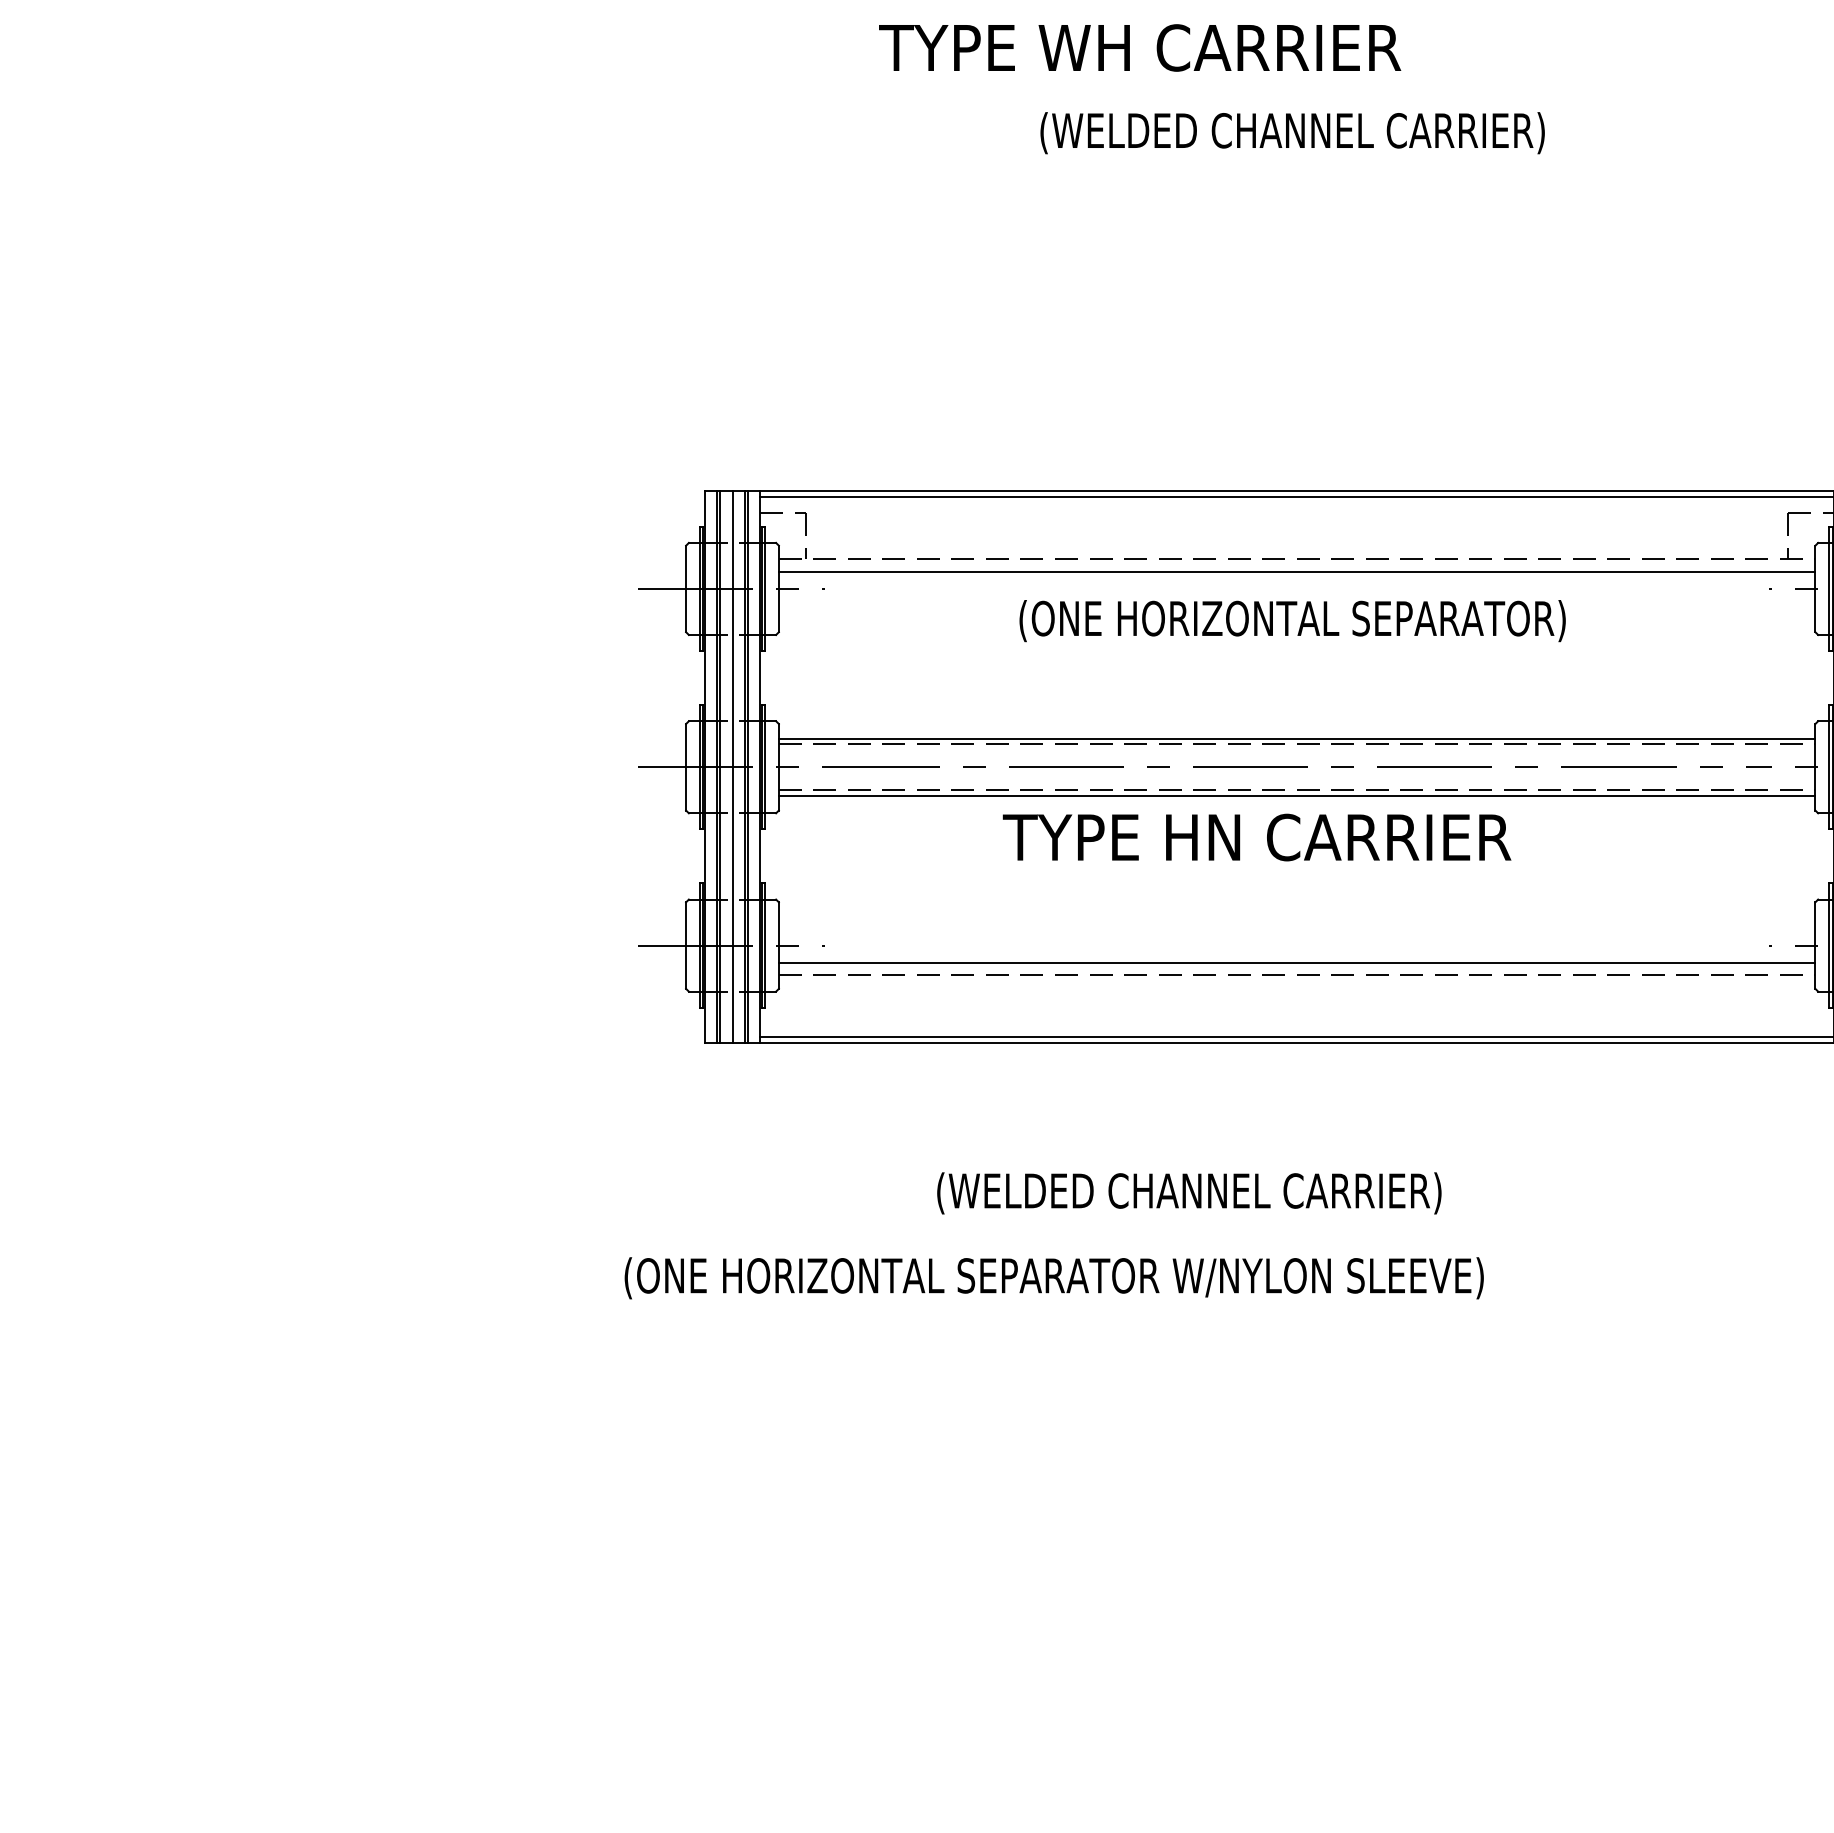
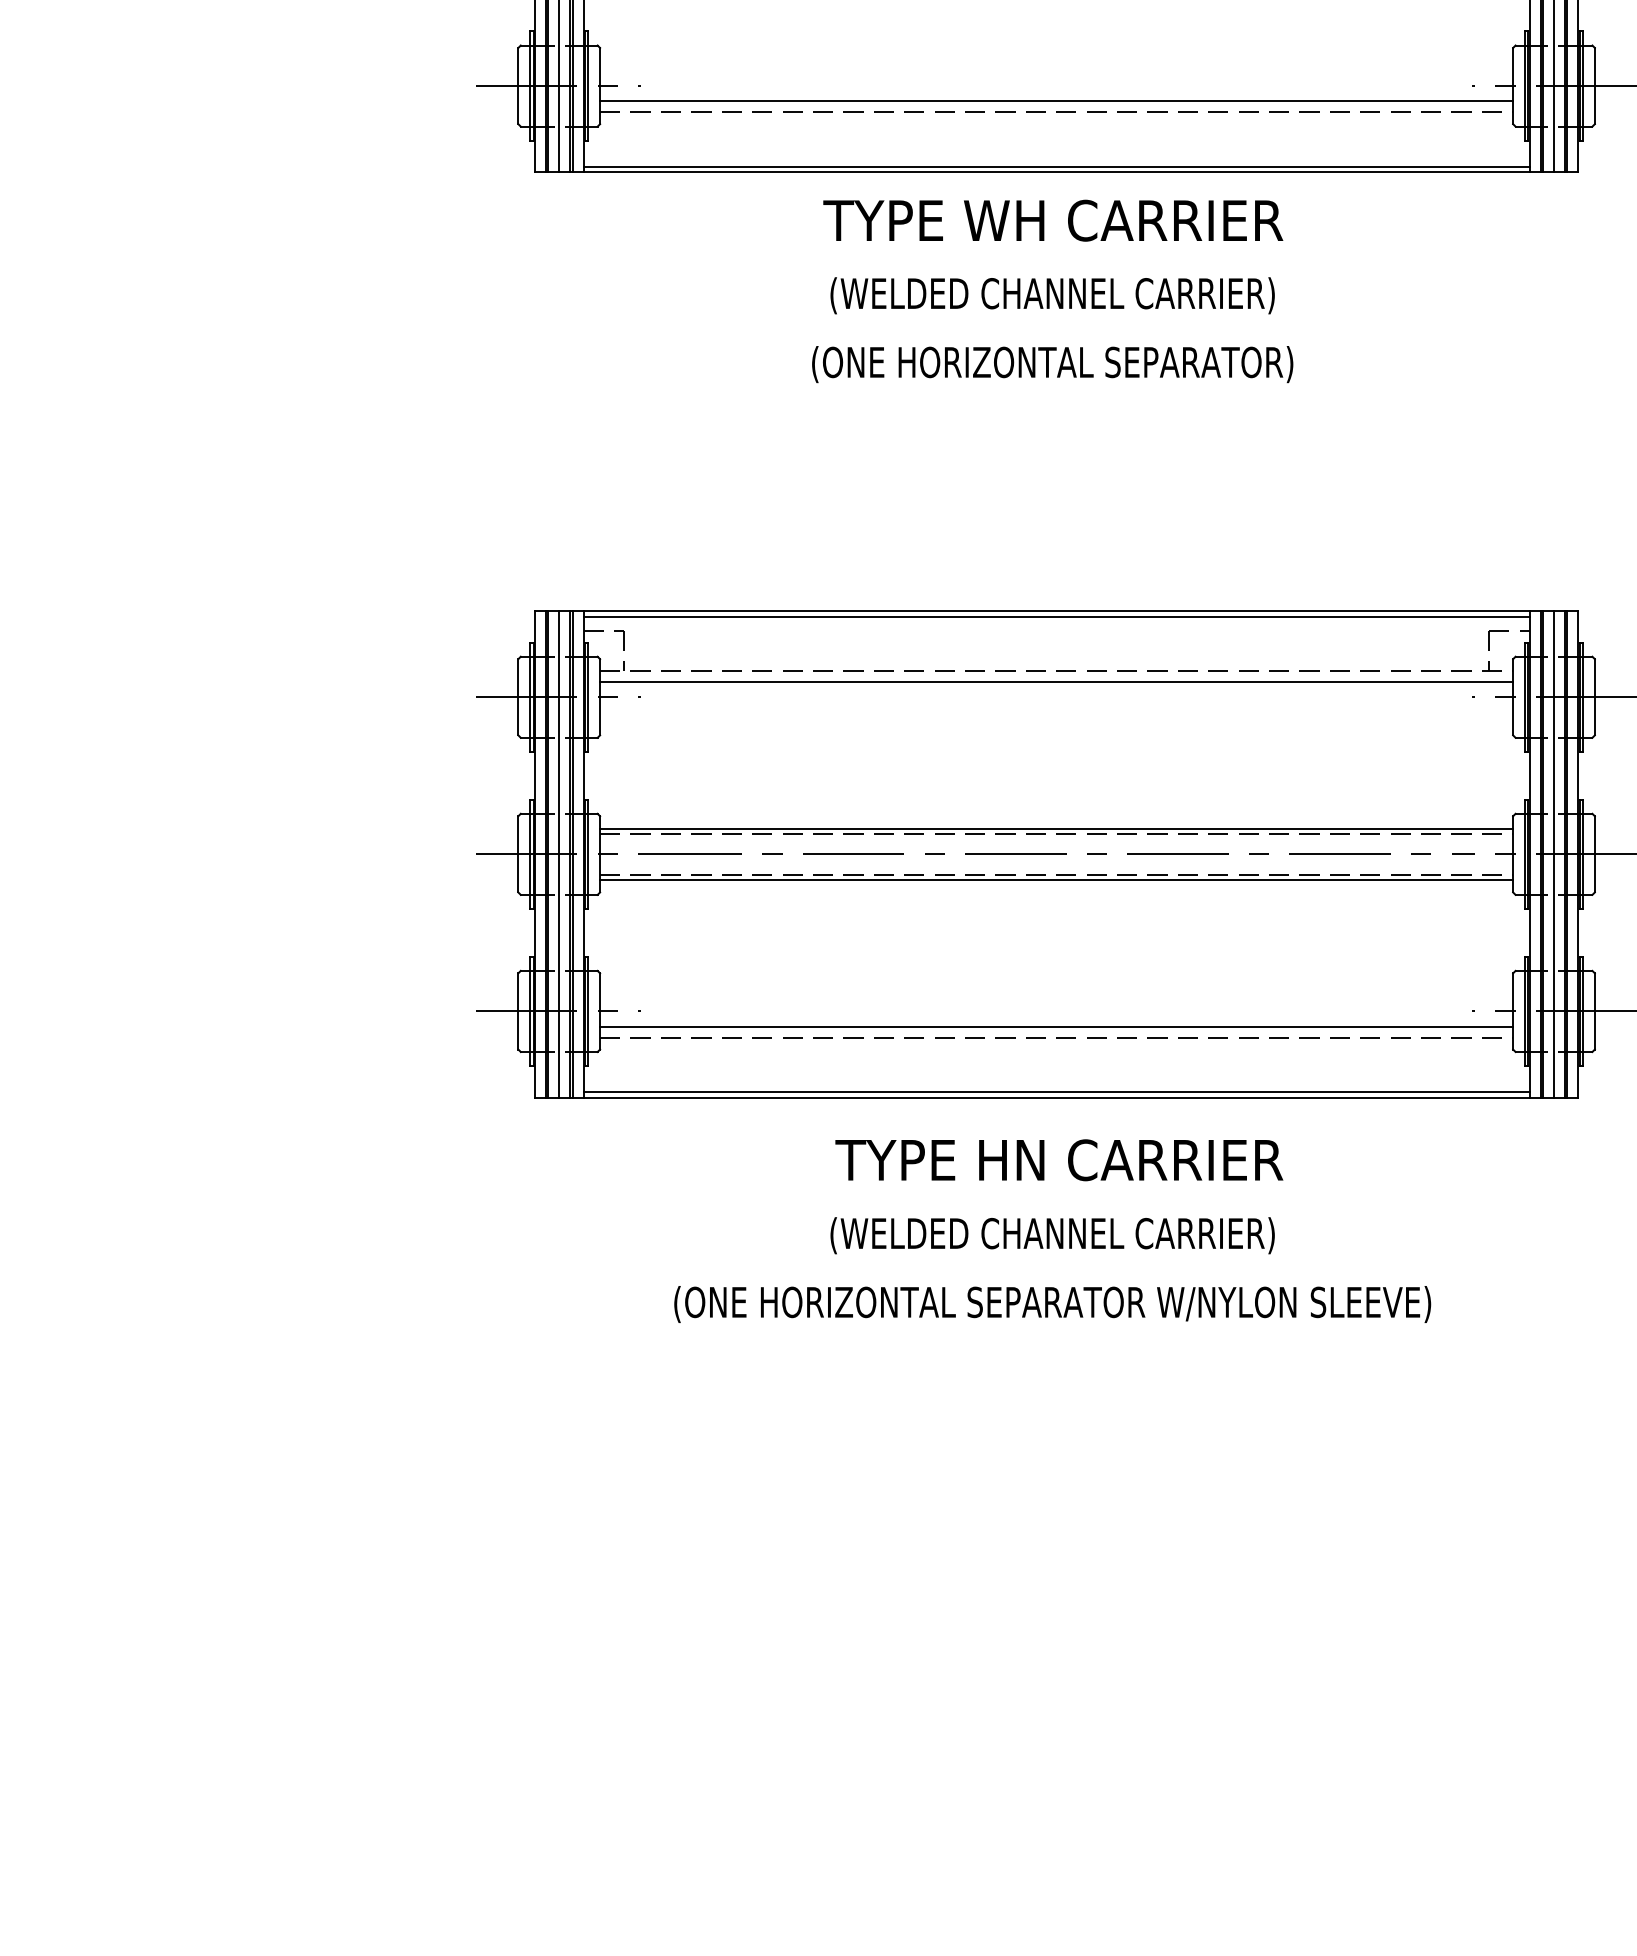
text: (1140, 47) -> (1053, 220), moved
text: (1292, 620) -> (1052, 364), moved
text: (1257, 837) -> (1059, 1160), moved
text: (1189, 1193) -> (1052, 1235), moved
text: (1054, 1278) -> (1052, 1304), moved

